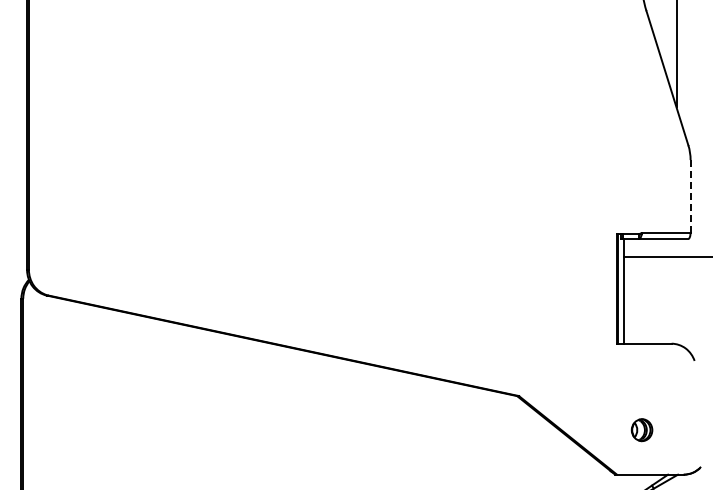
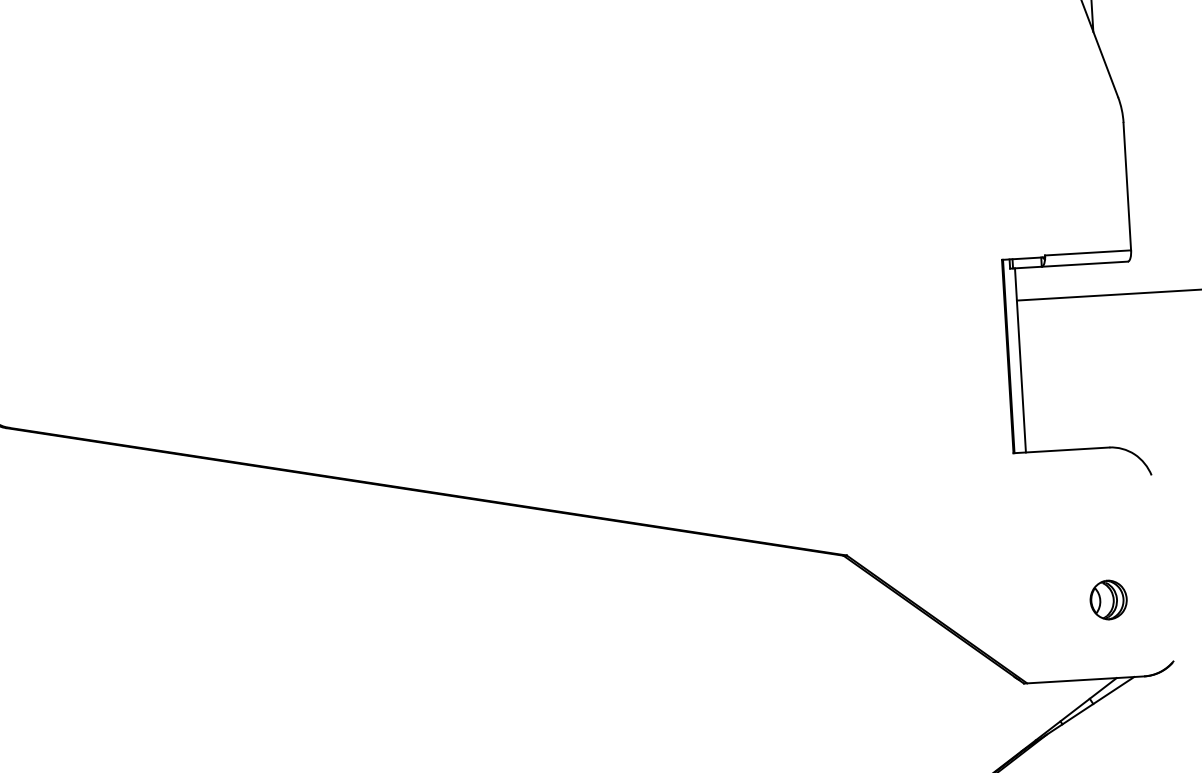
line: (690, 195) -> (1127, 185), dashed -> solid
part: (641, 430) -> (1107, 600), moved

